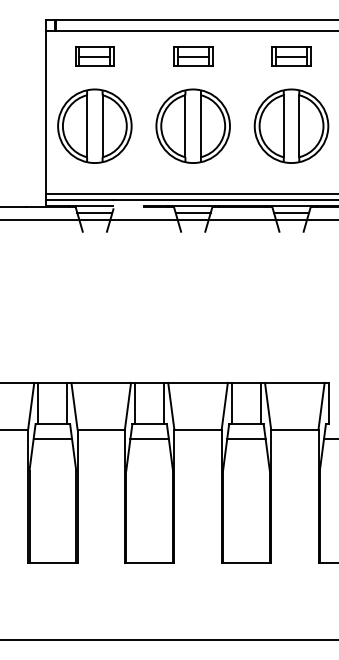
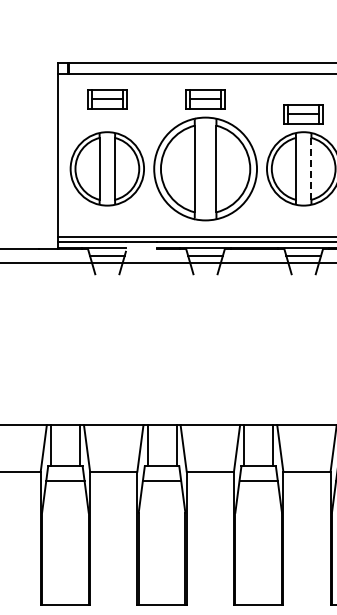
part: (291, 56) -> (303, 114), moved
part: (192, 125) -> (204, 168), size x1.4
line: (299, 126) -> (311, 169), solid -> dashed

